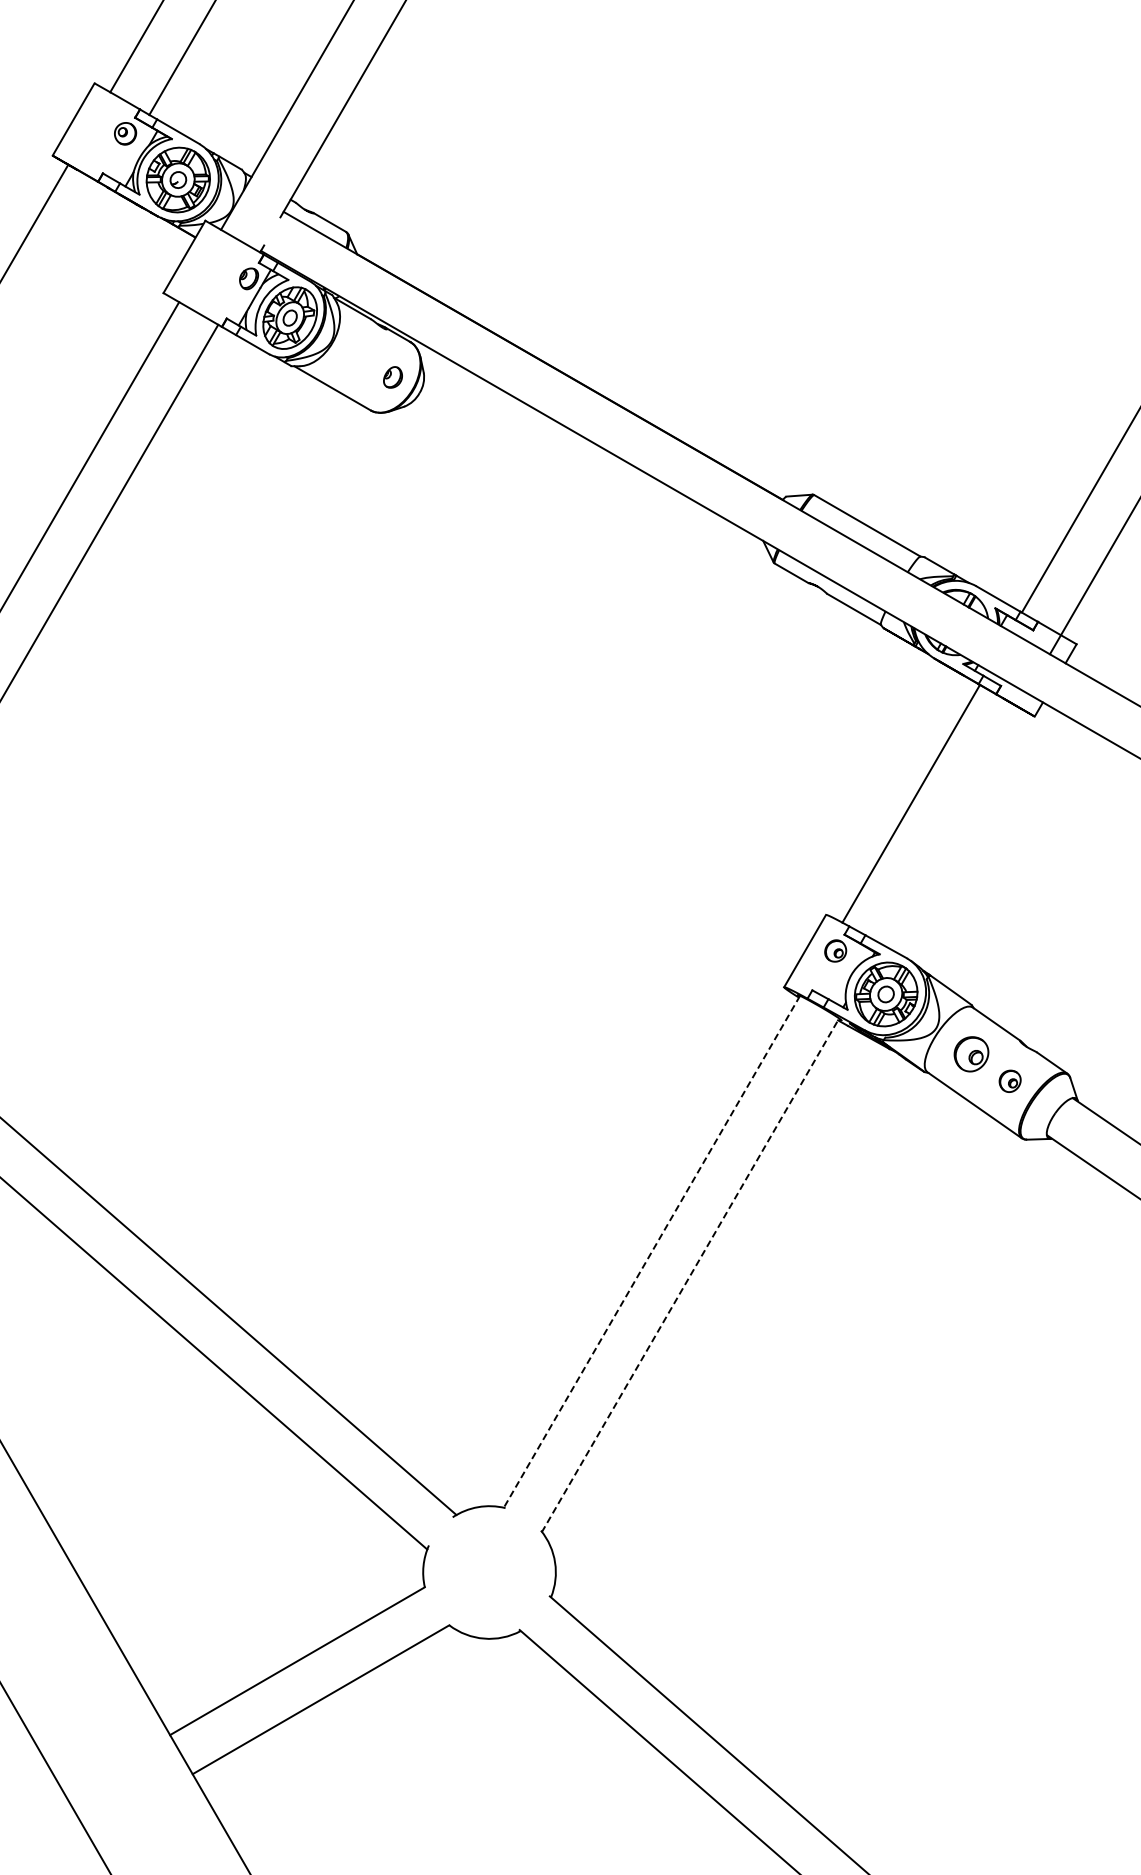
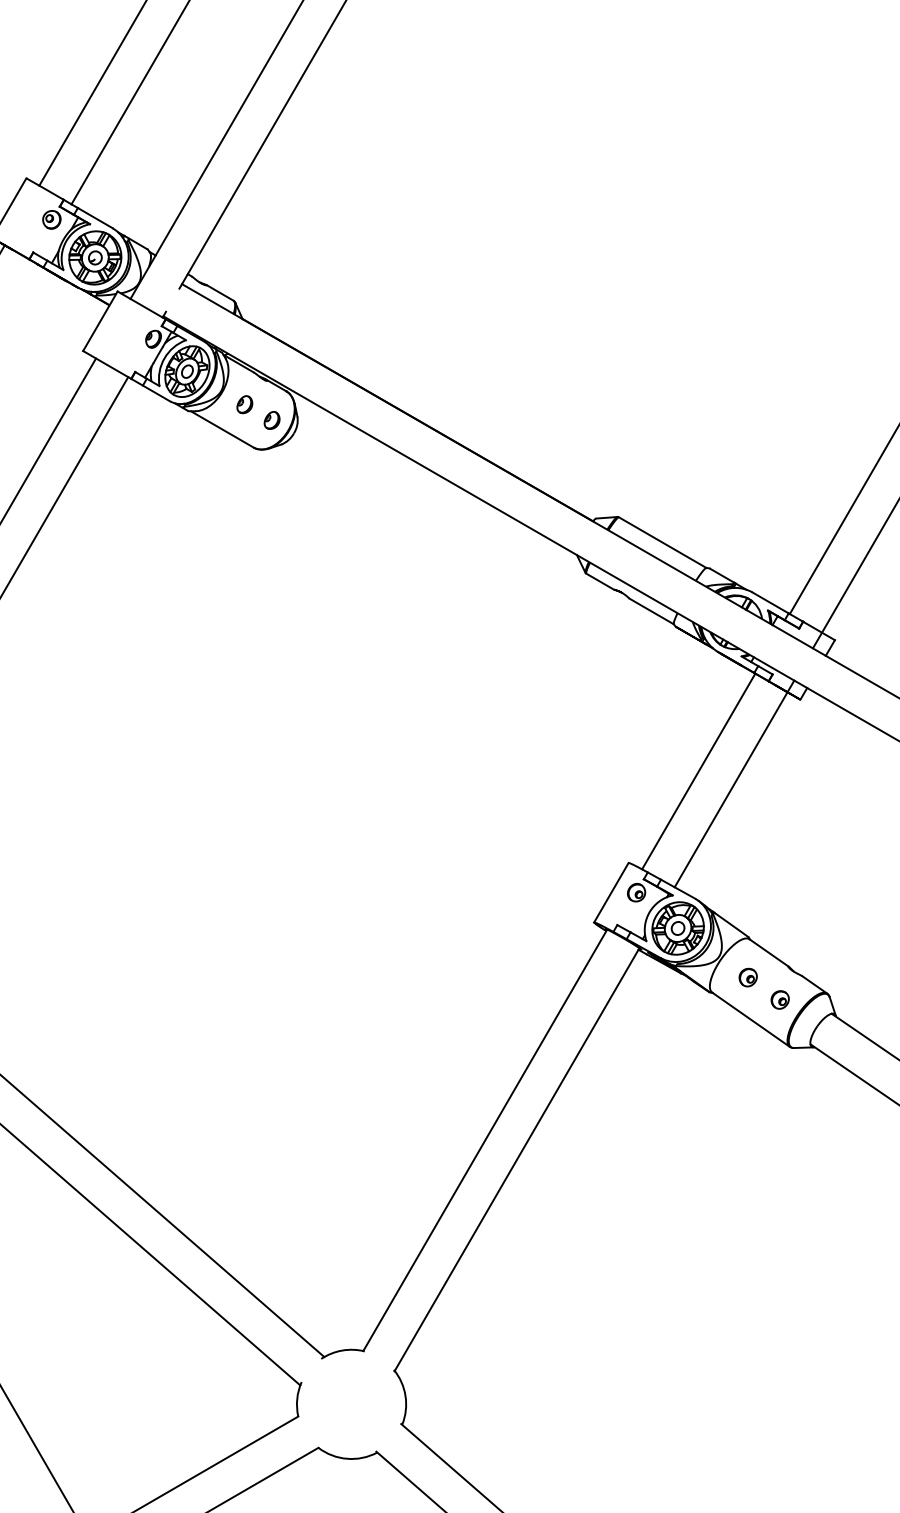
part: (359, 358) -> (244, 404), added
line: (954, 818) -> (734, 783), added
part: (970, 1053) -> (747, 977), size x0.62
line: (651, 1251) -> (484, 1140), dashed -> solid
line: (690, 1275) -> (517, 1159), dashed -> solid

